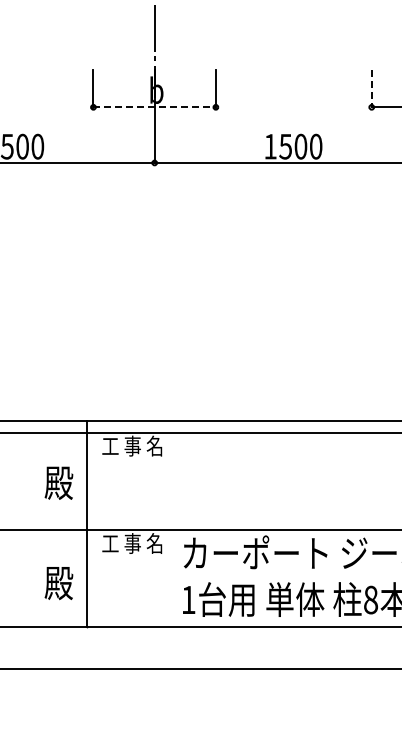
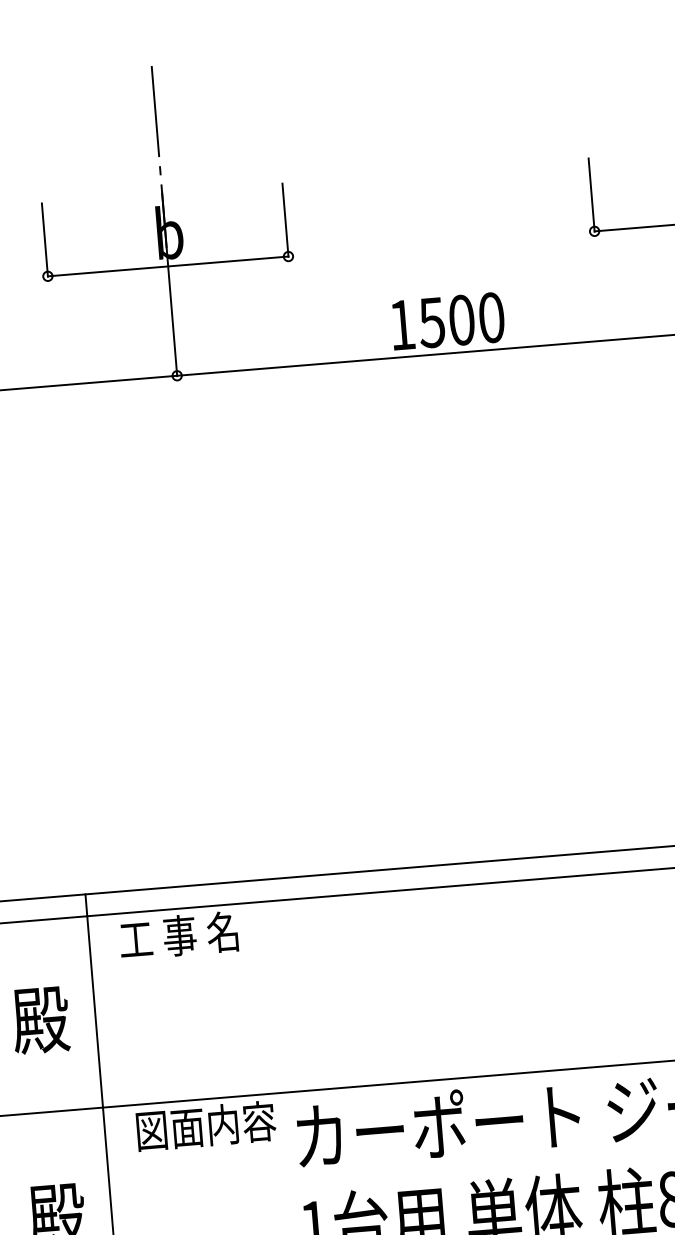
line: (371, 88) -> (591, 194), dashed -> solid
line: (155, 107) -> (169, 266), dashed -> solid
text: (137, 543) -> (204, 1126), 工 事 名 -> 図面内容

